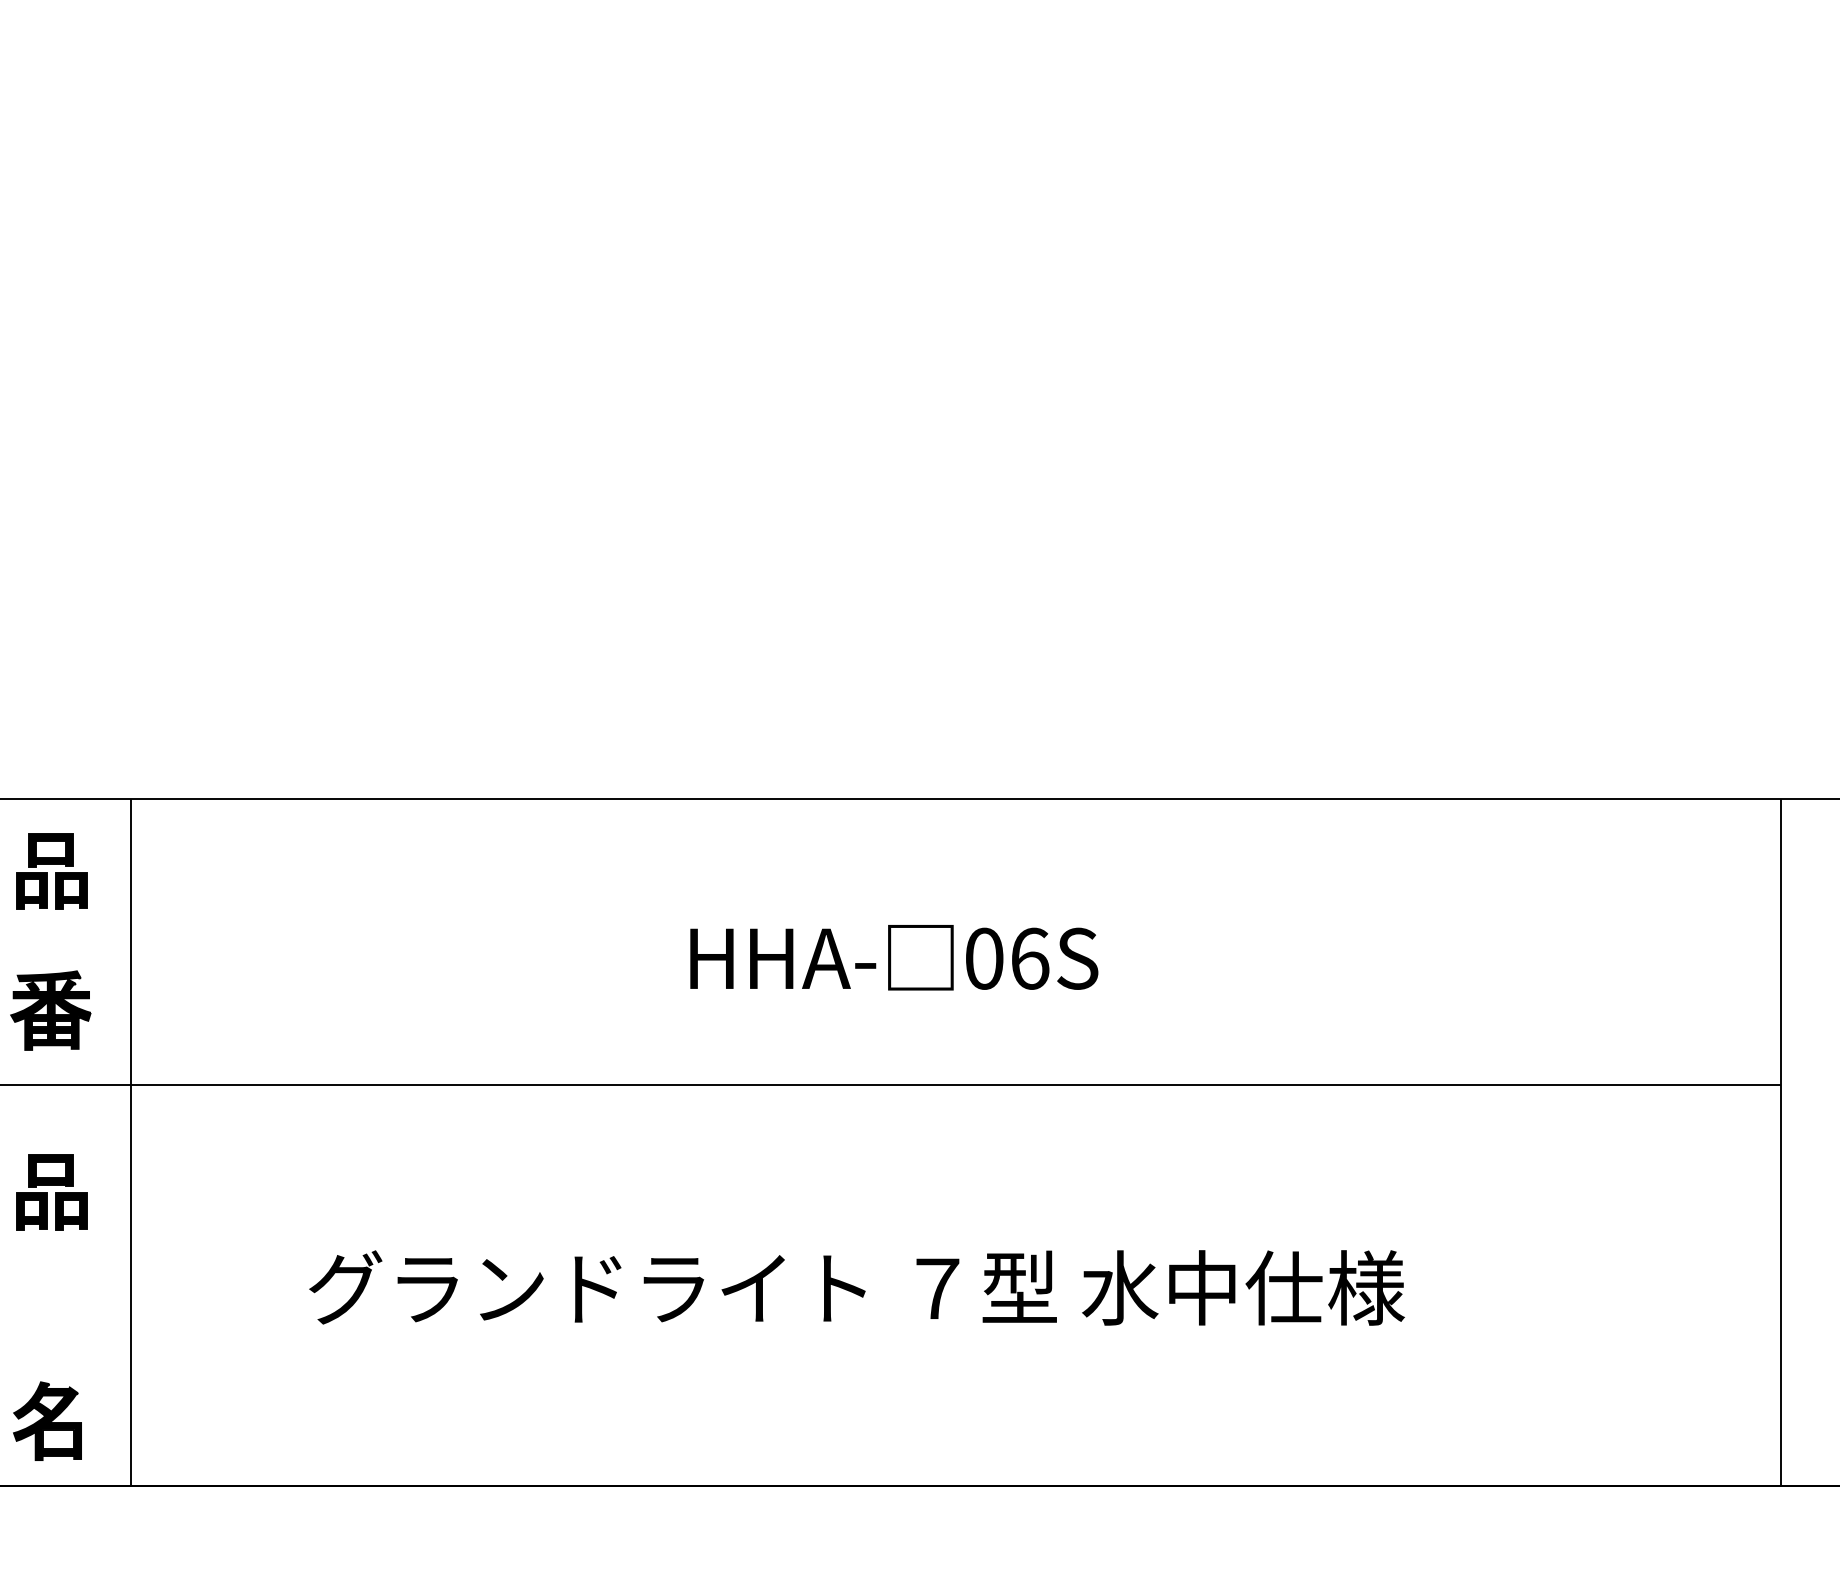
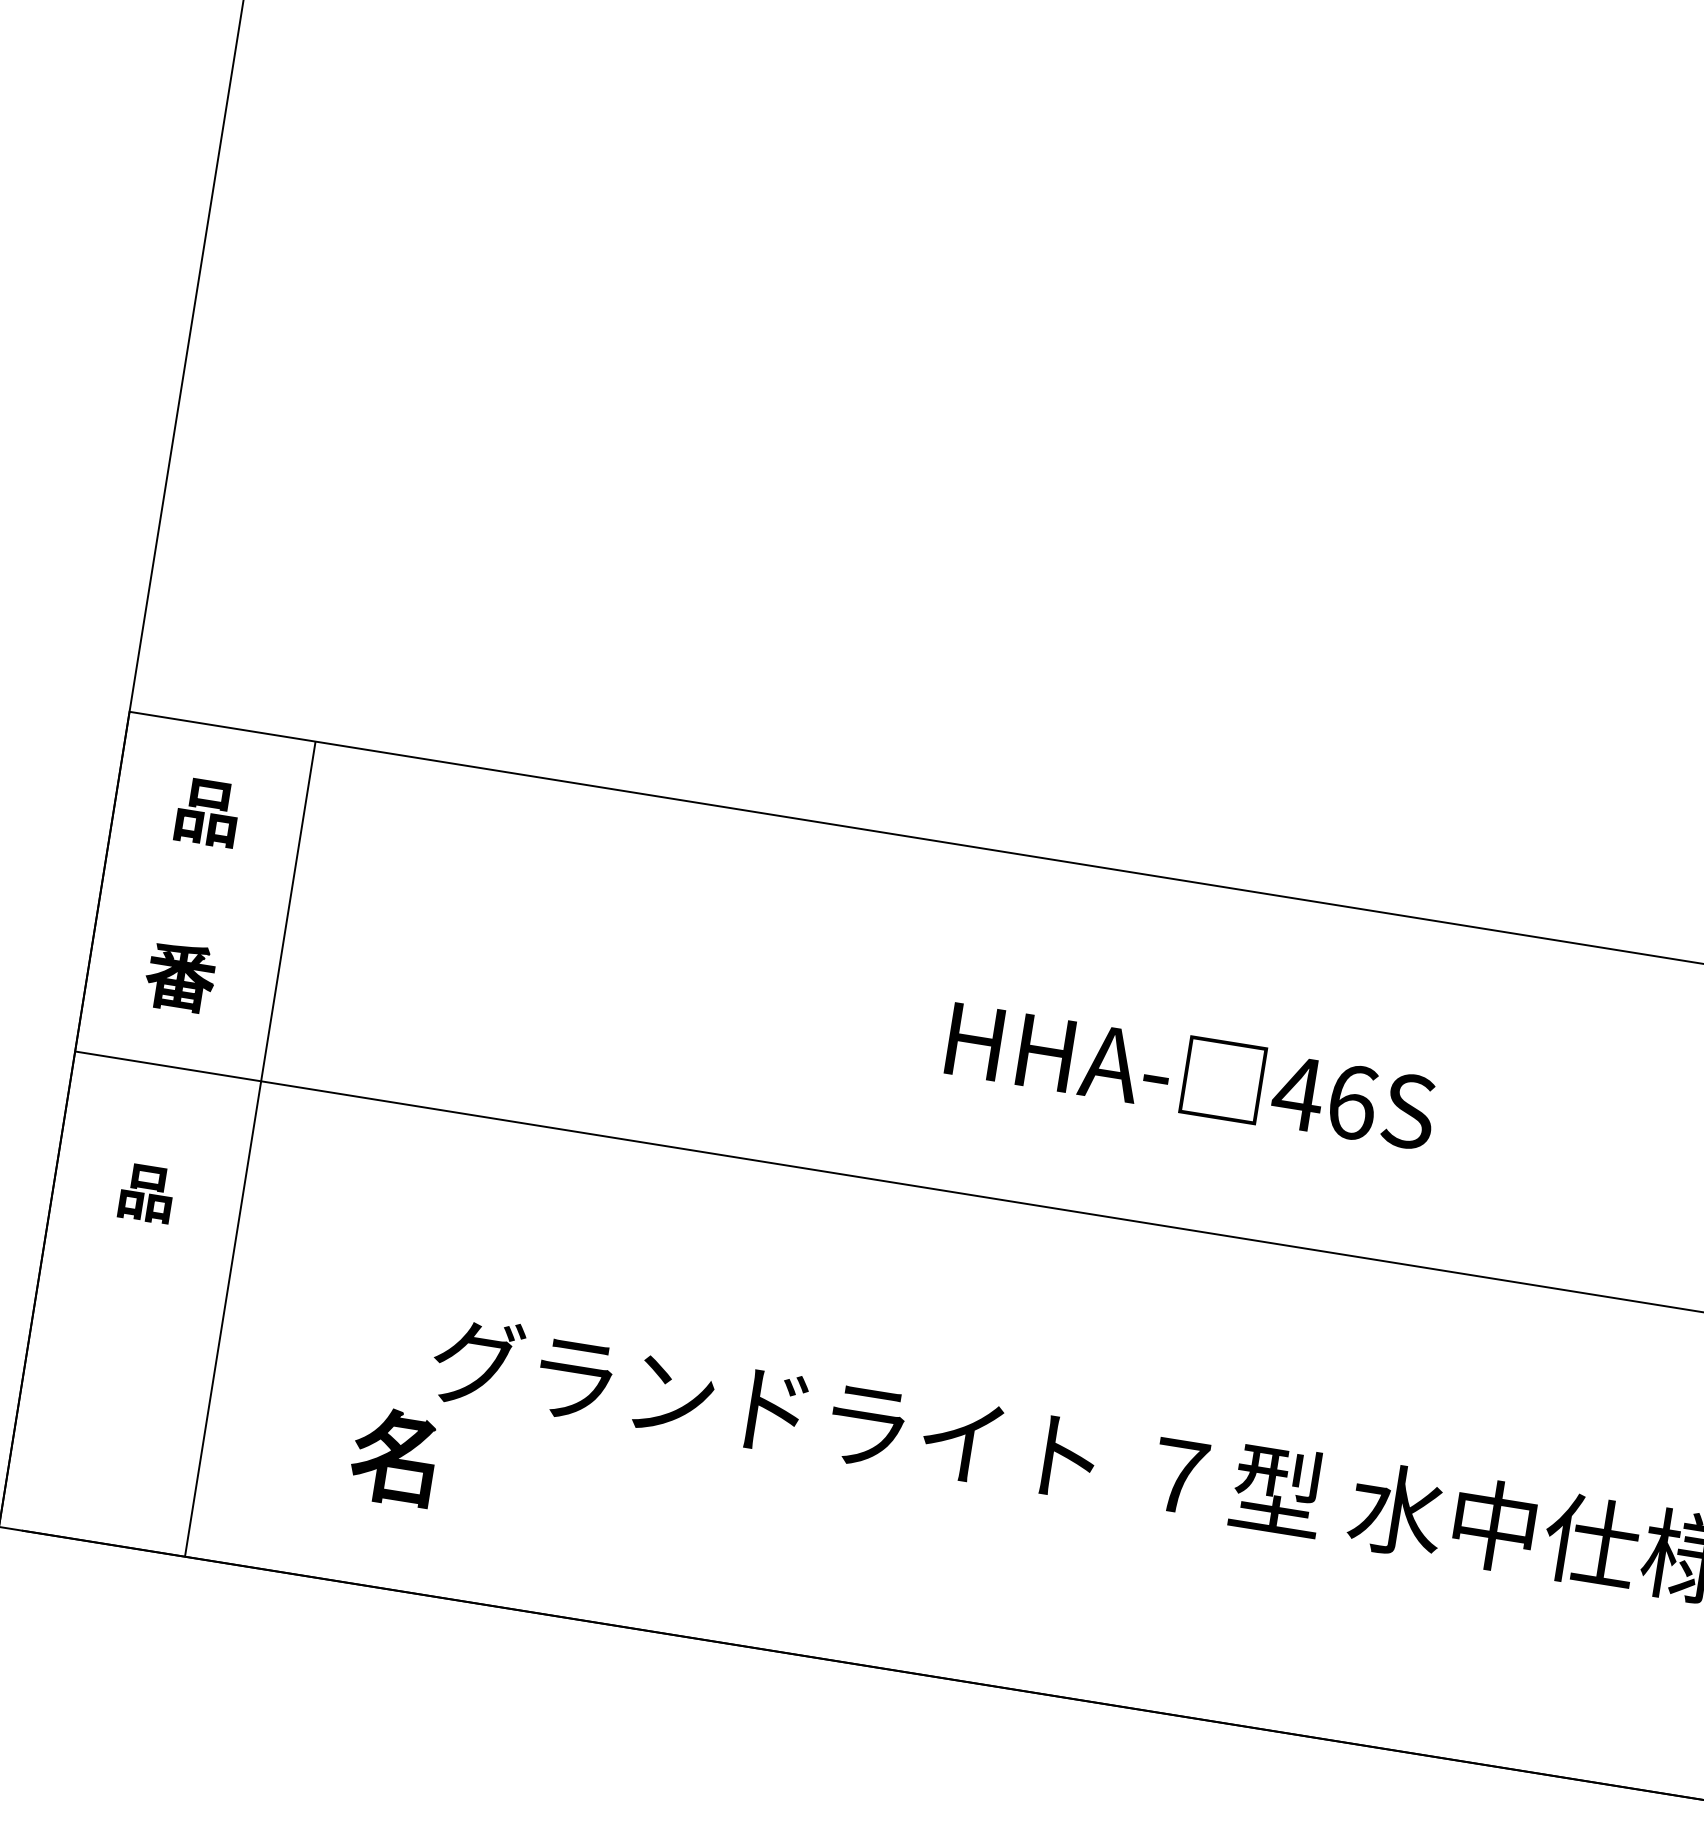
part: (51, 871) -> (207, 812), size x0.7
text: (983, 958) -> (1297, 1093), 06S -> 46S
part: (50, 1010) -> (179, 977), size x0.7
part: (51, 1192) -> (146, 1193), size x0.6
part: (47, 1420) -> (394, 1456), moved

